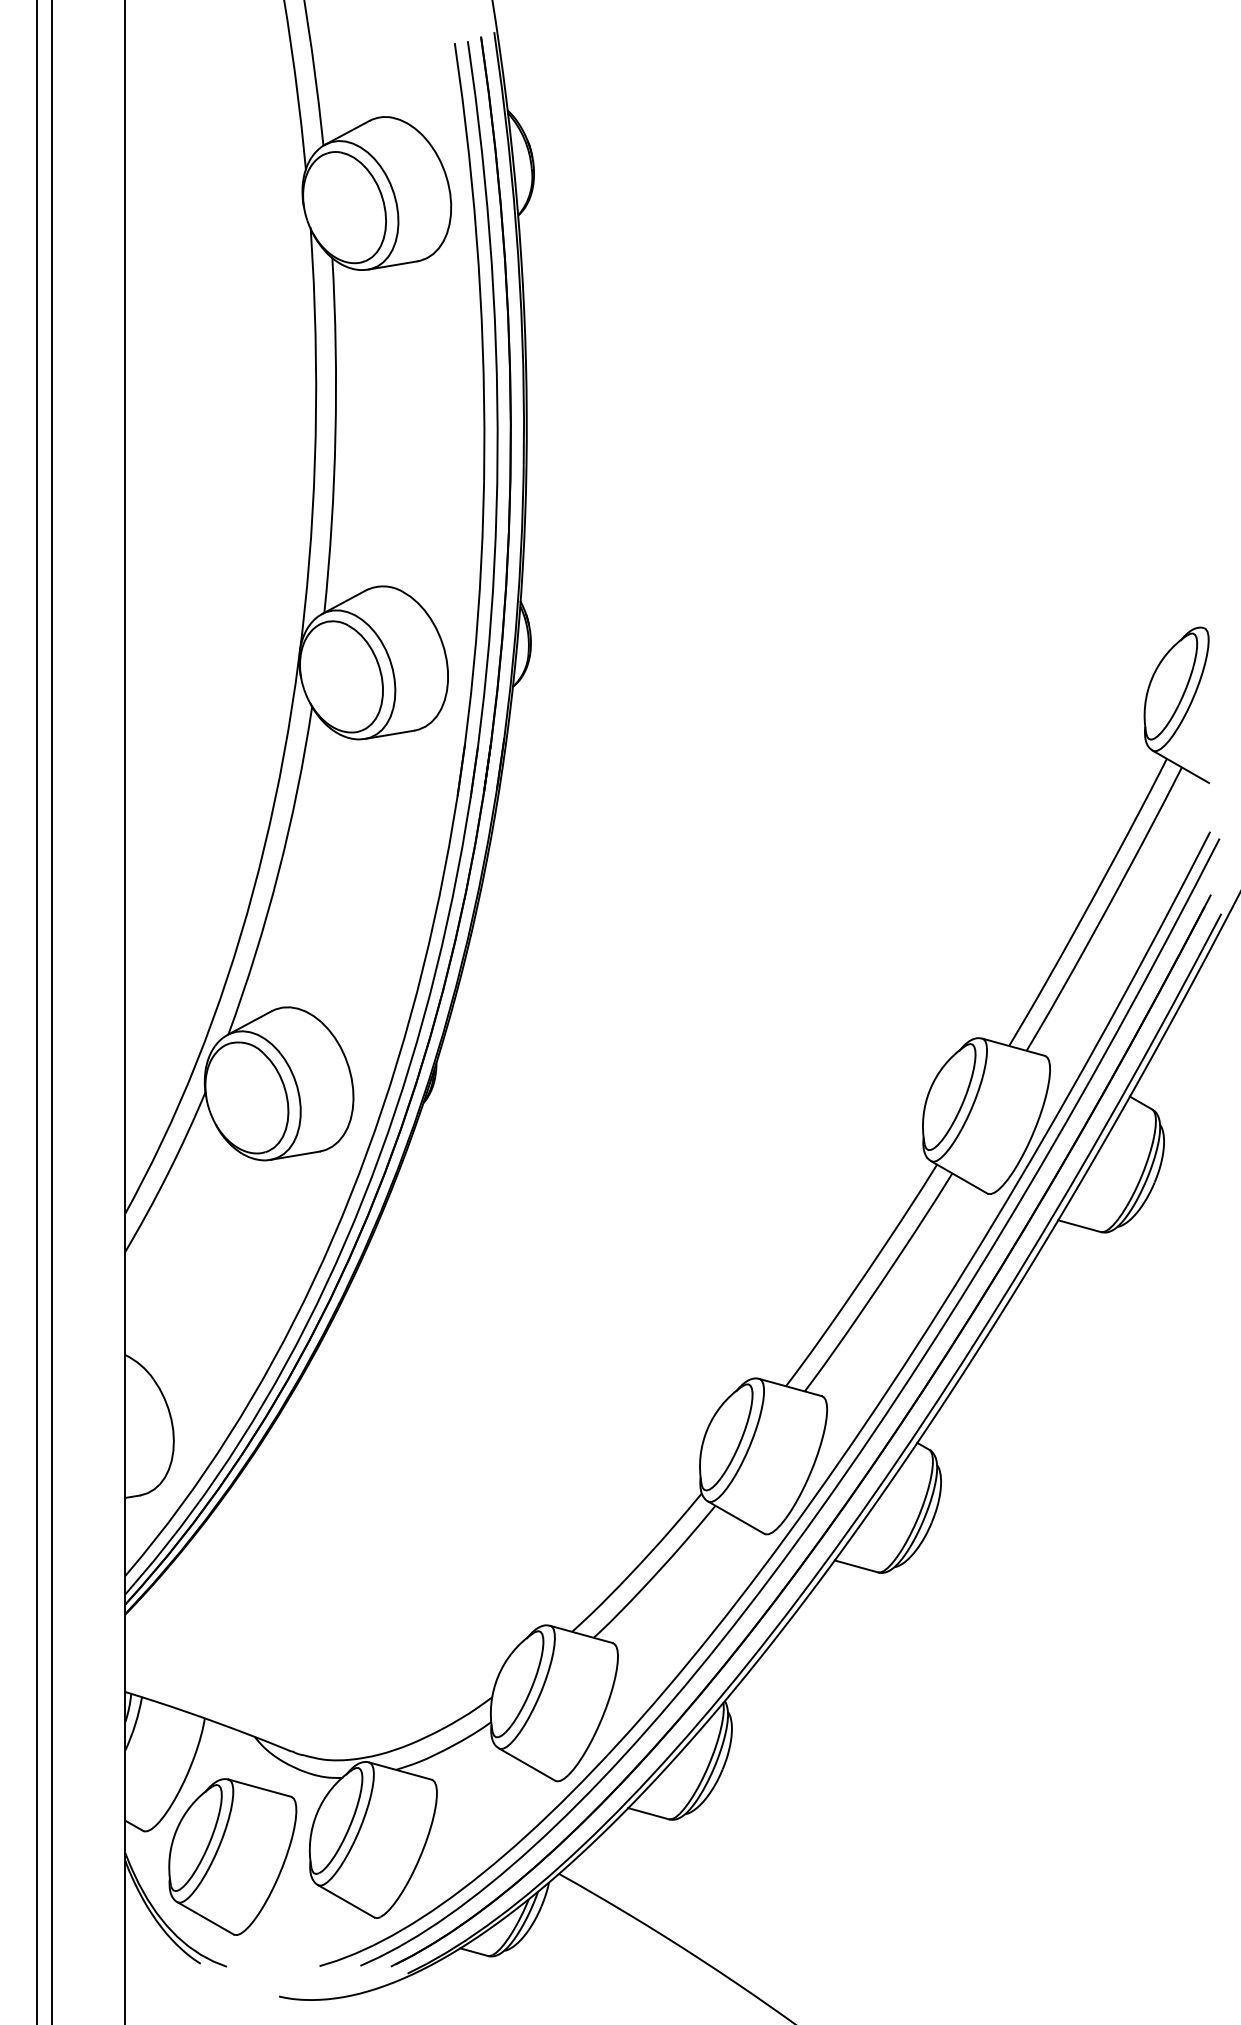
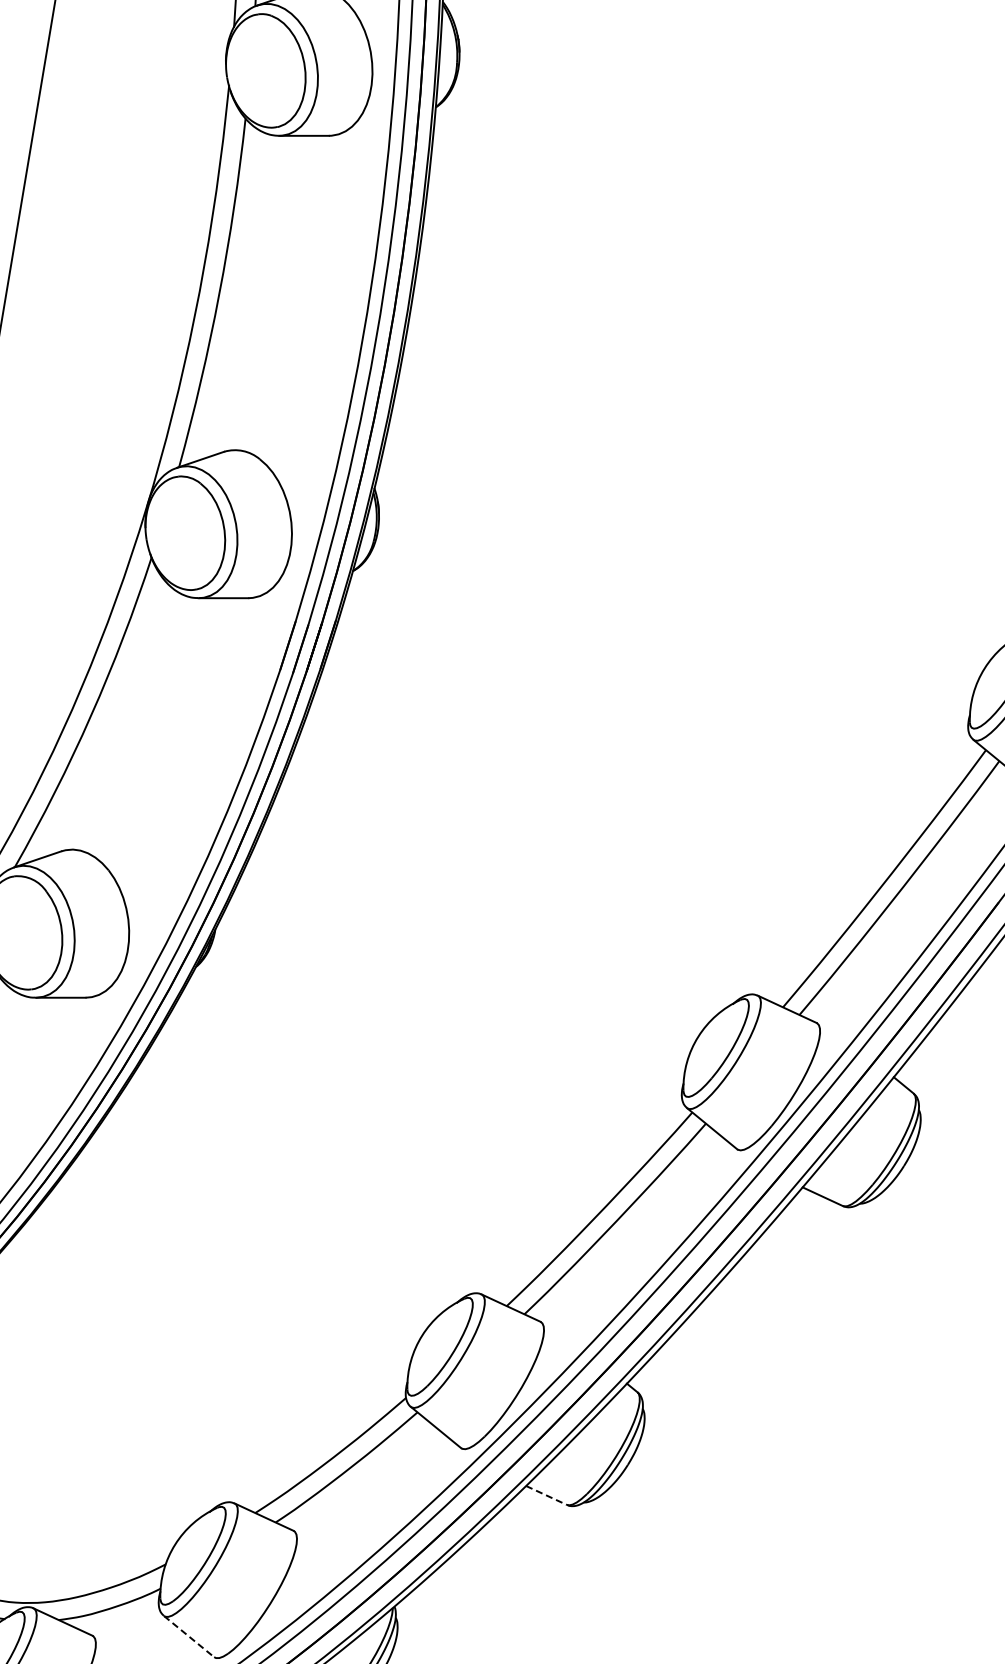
line: (856, 1566) -> (546, 1495), solid -> dashed
line: (527, 1764) -> (189, 1636), solid -> dashed

